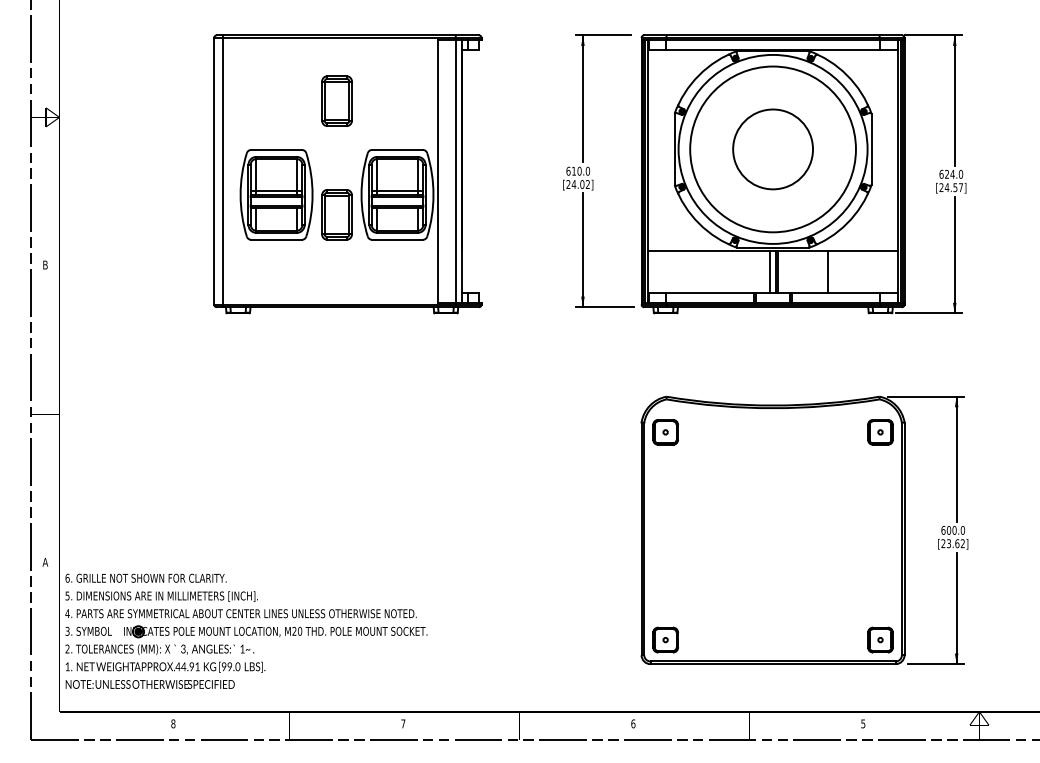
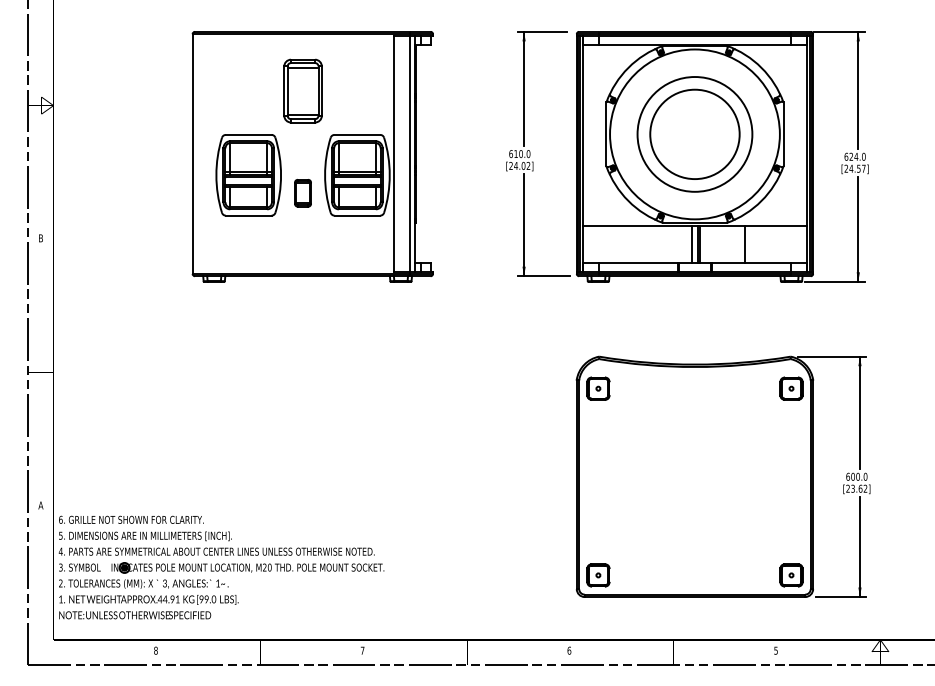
part: (336, 100) -> (302, 90), size x1.4
circle: (772, 149) -> (694, 134), size x0.6
circle: (773, 149) -> (695, 134), size x1.6
line: (223, 171) -> (201, 154), removed
part: (336, 214) -> (302, 192), size x0.6

